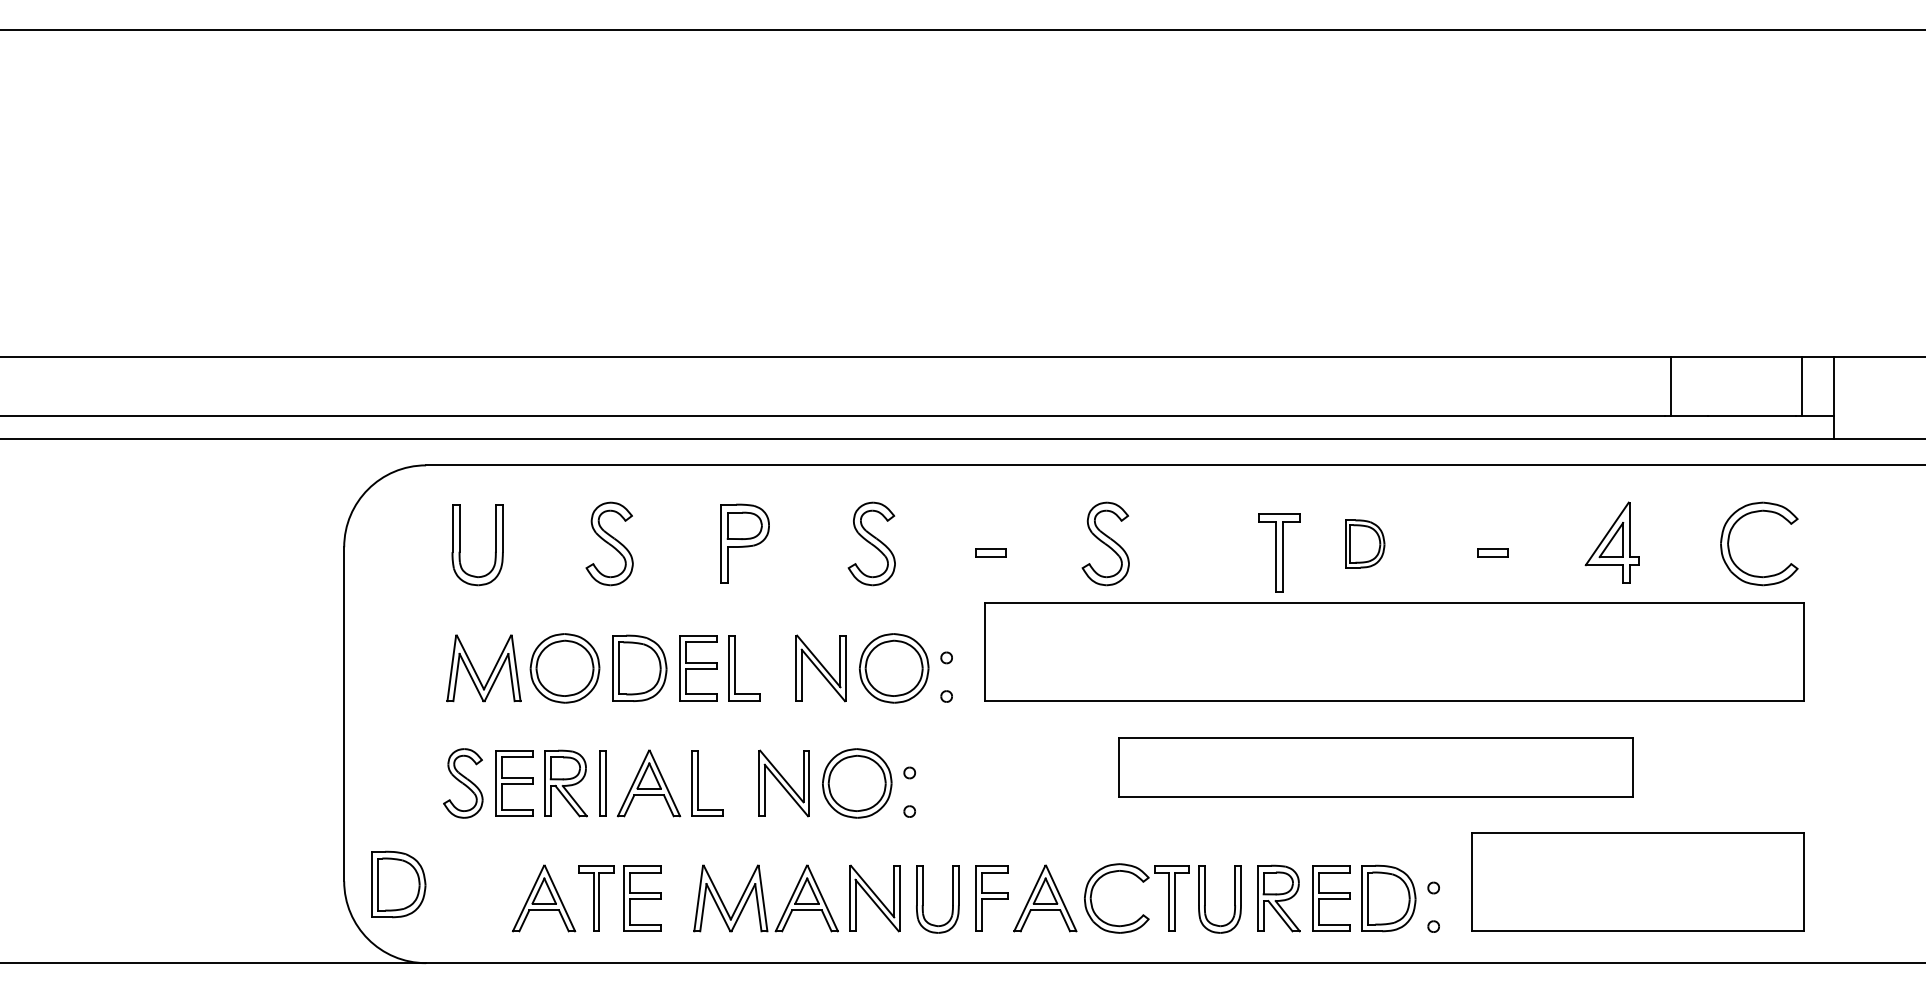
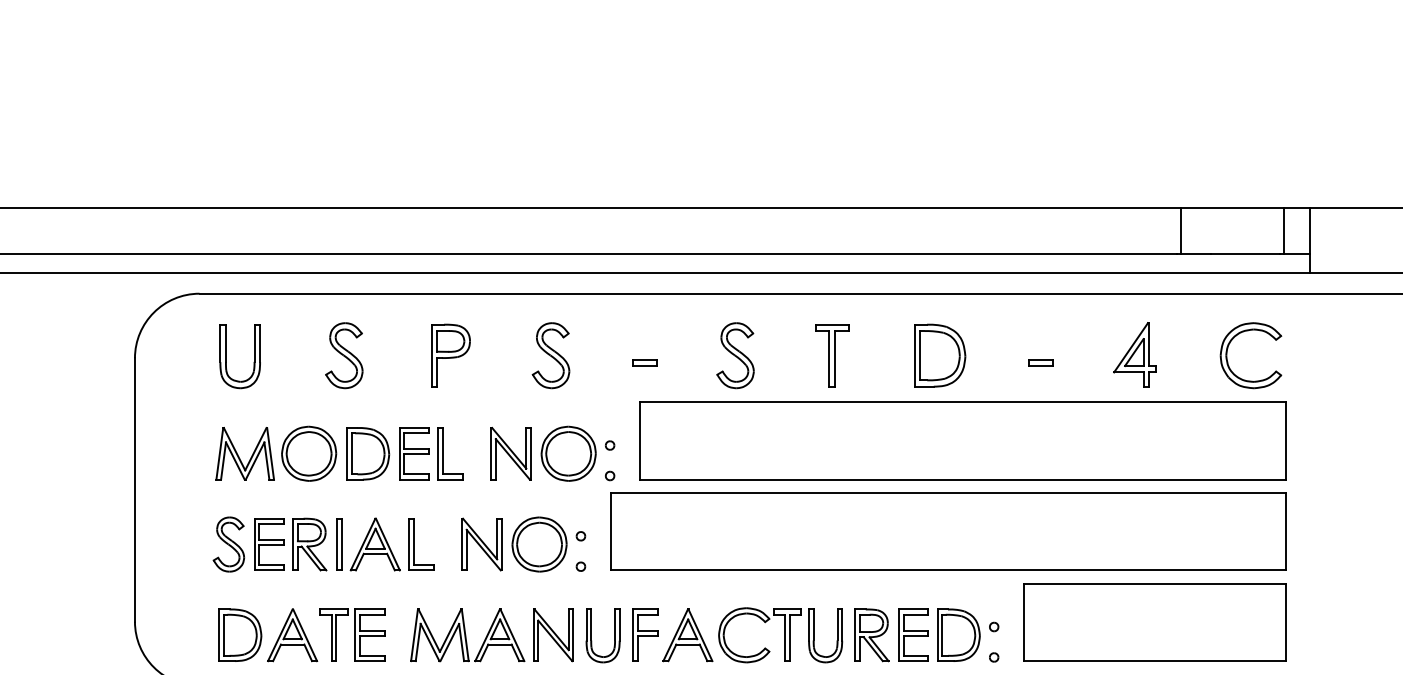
part: (1365, 543) -> (940, 355), size x1.67
part: (1279, 552) -> (832, 355), moved
part: (1375, 766) -> (948, 531), size x1.67
part: (398, 884) -> (240, 635), moved

